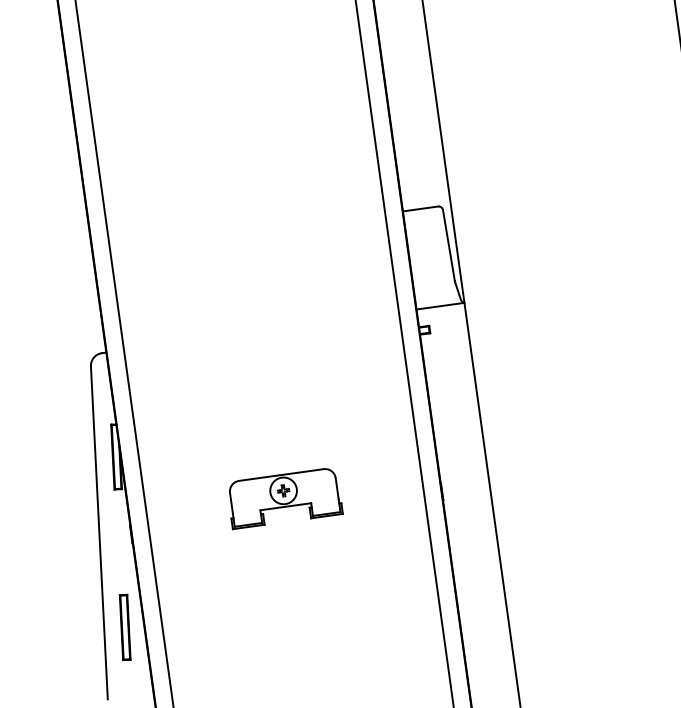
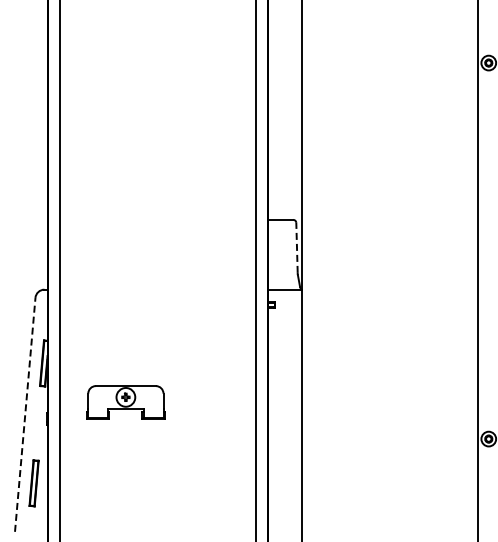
line: (448, 244) -> (296, 247), solid -> dashed
part: (284, 498) -> (125, 402), moved
line: (99, 532) -> (25, 414), solid -> dashed

